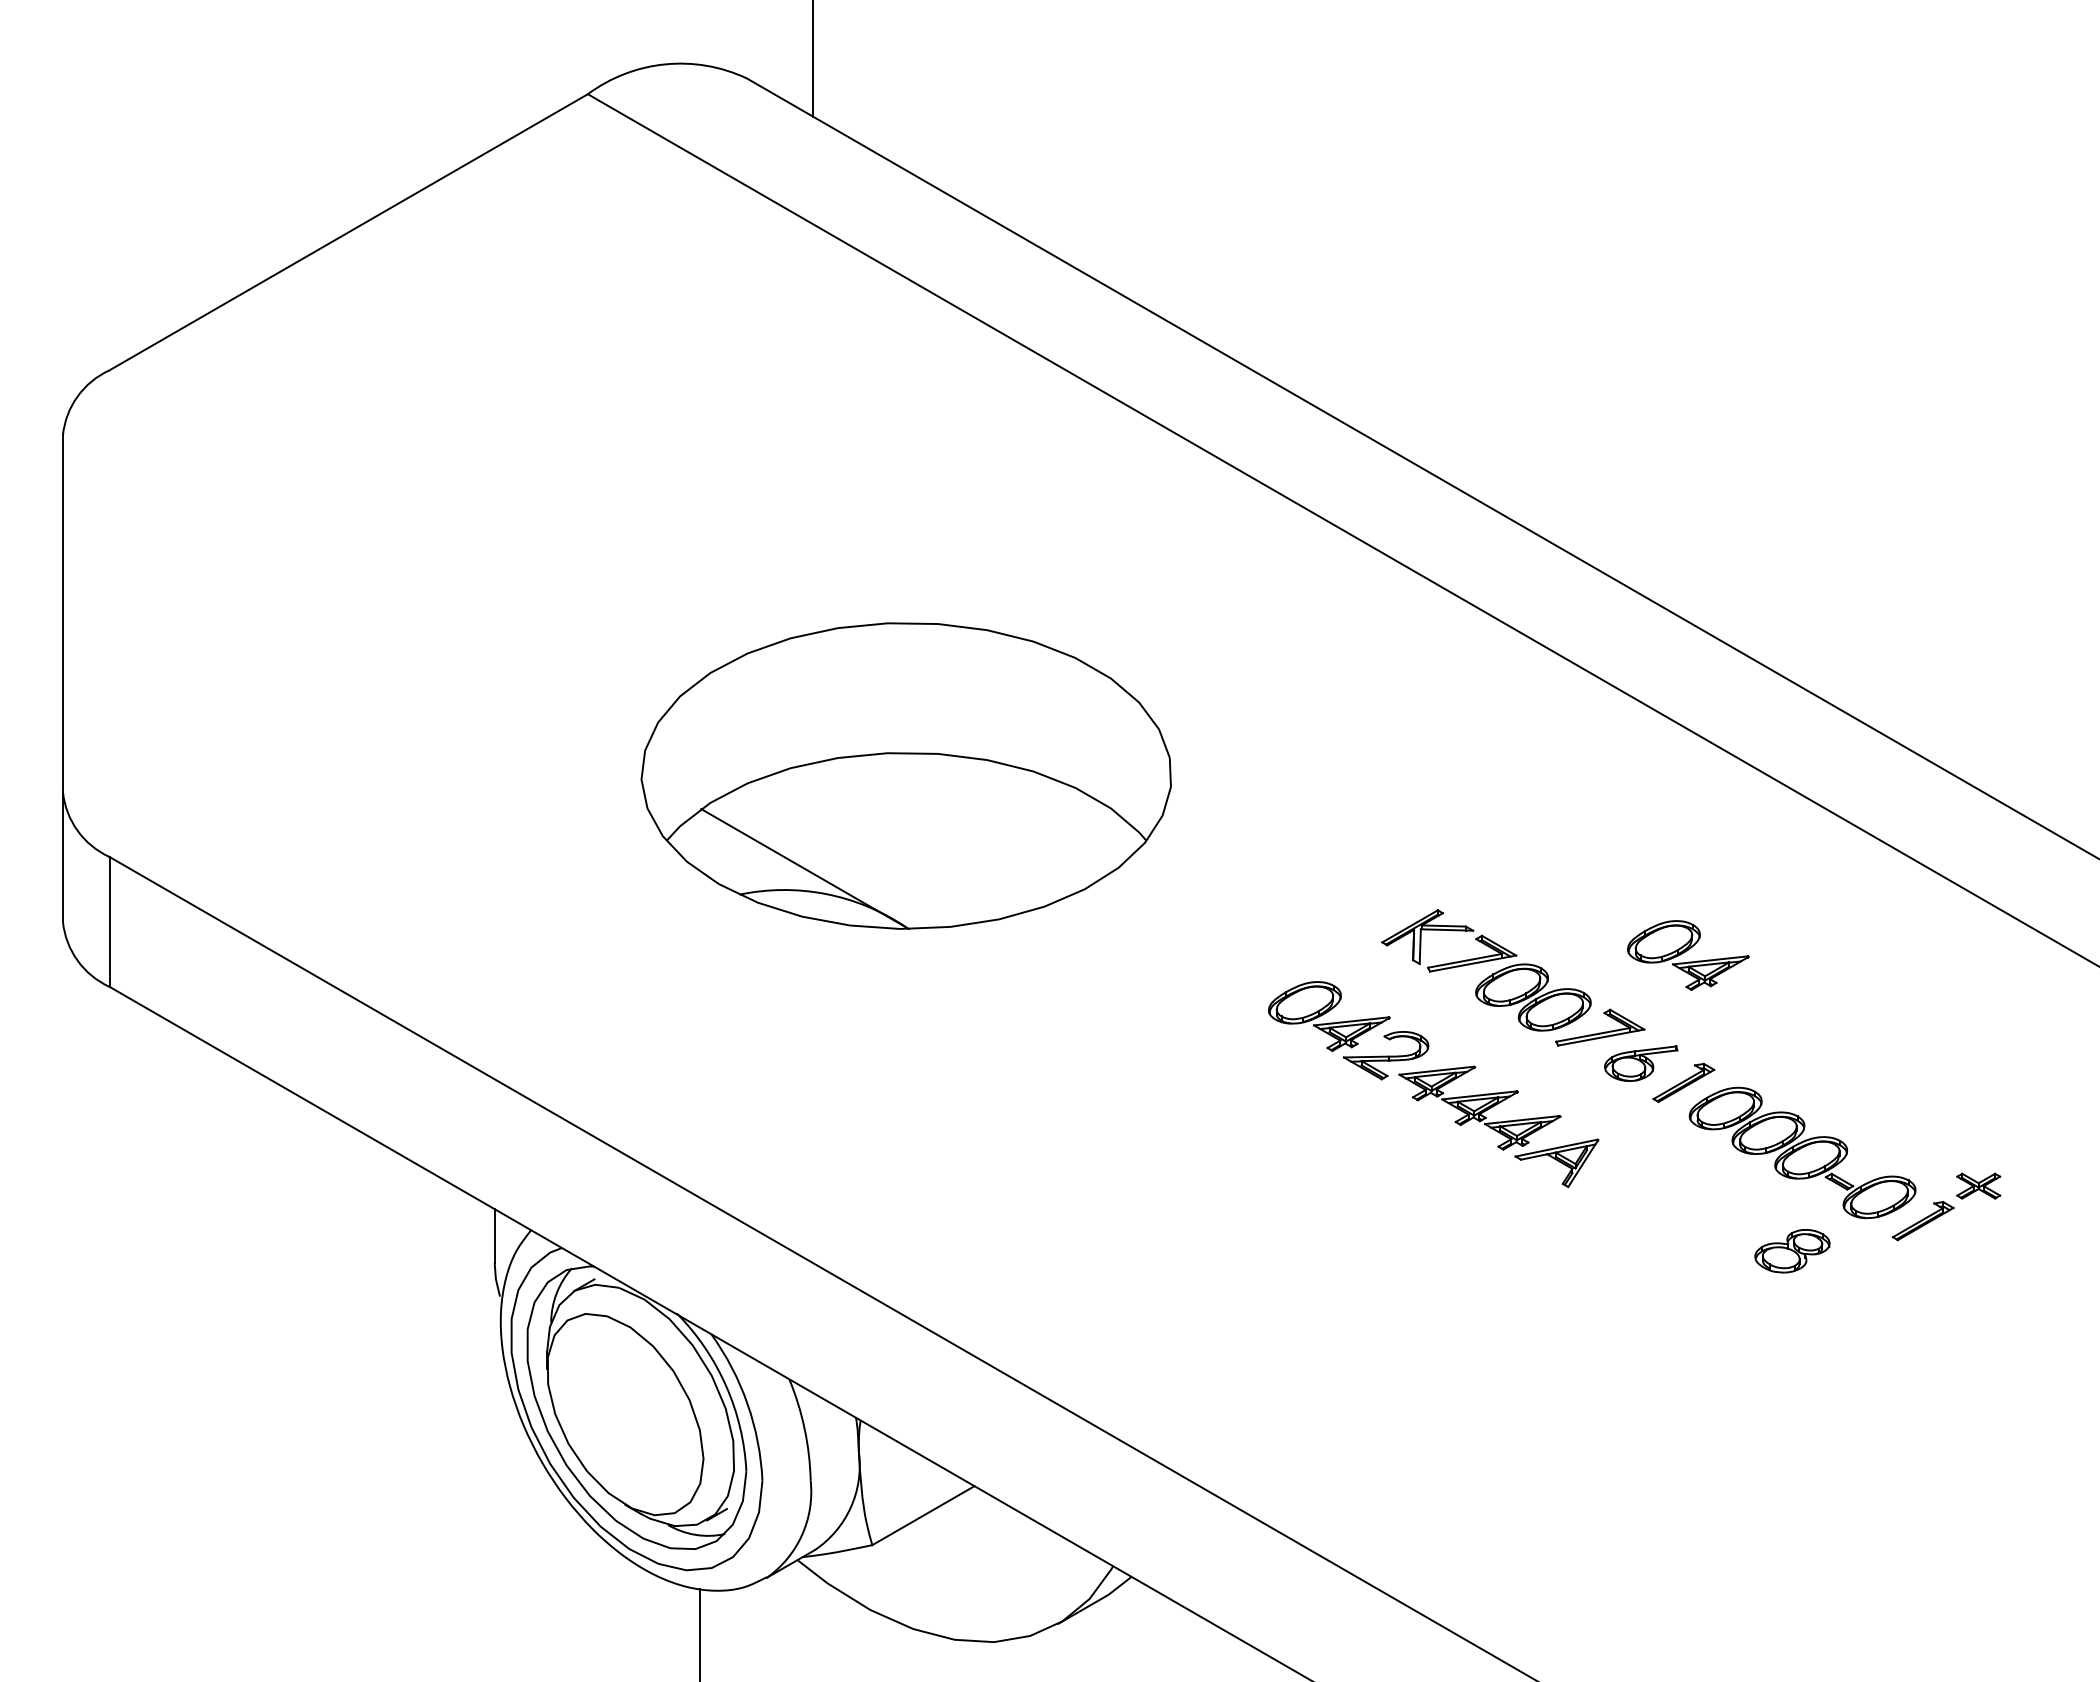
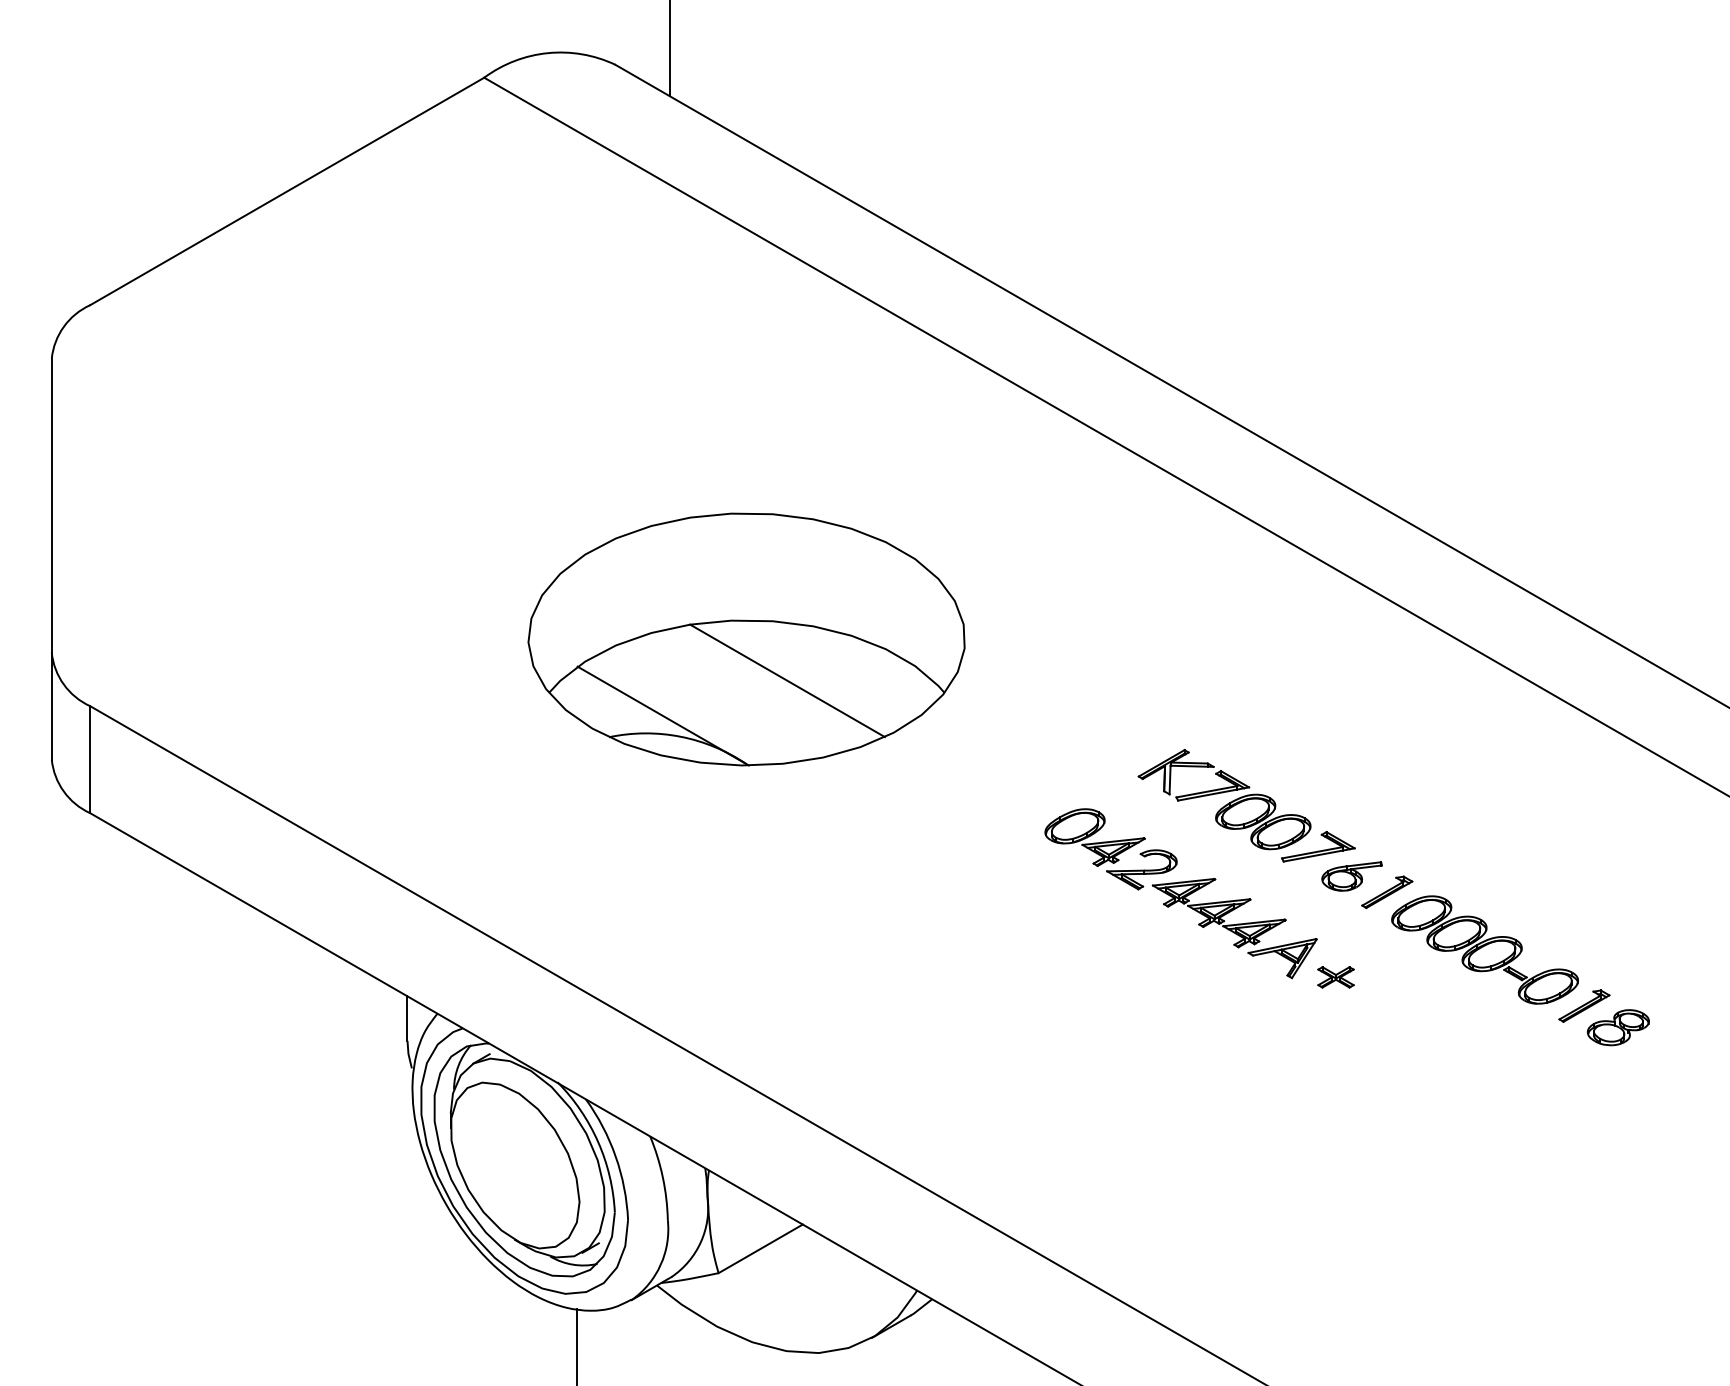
line: (955, 826) -> (787, 681), added
part: (1688, 955) -> (1391, 787), removed
part: (1978, 1185) -> (1335, 976), moved
part: (1792, 1251) -> (1618, 1027), moved

